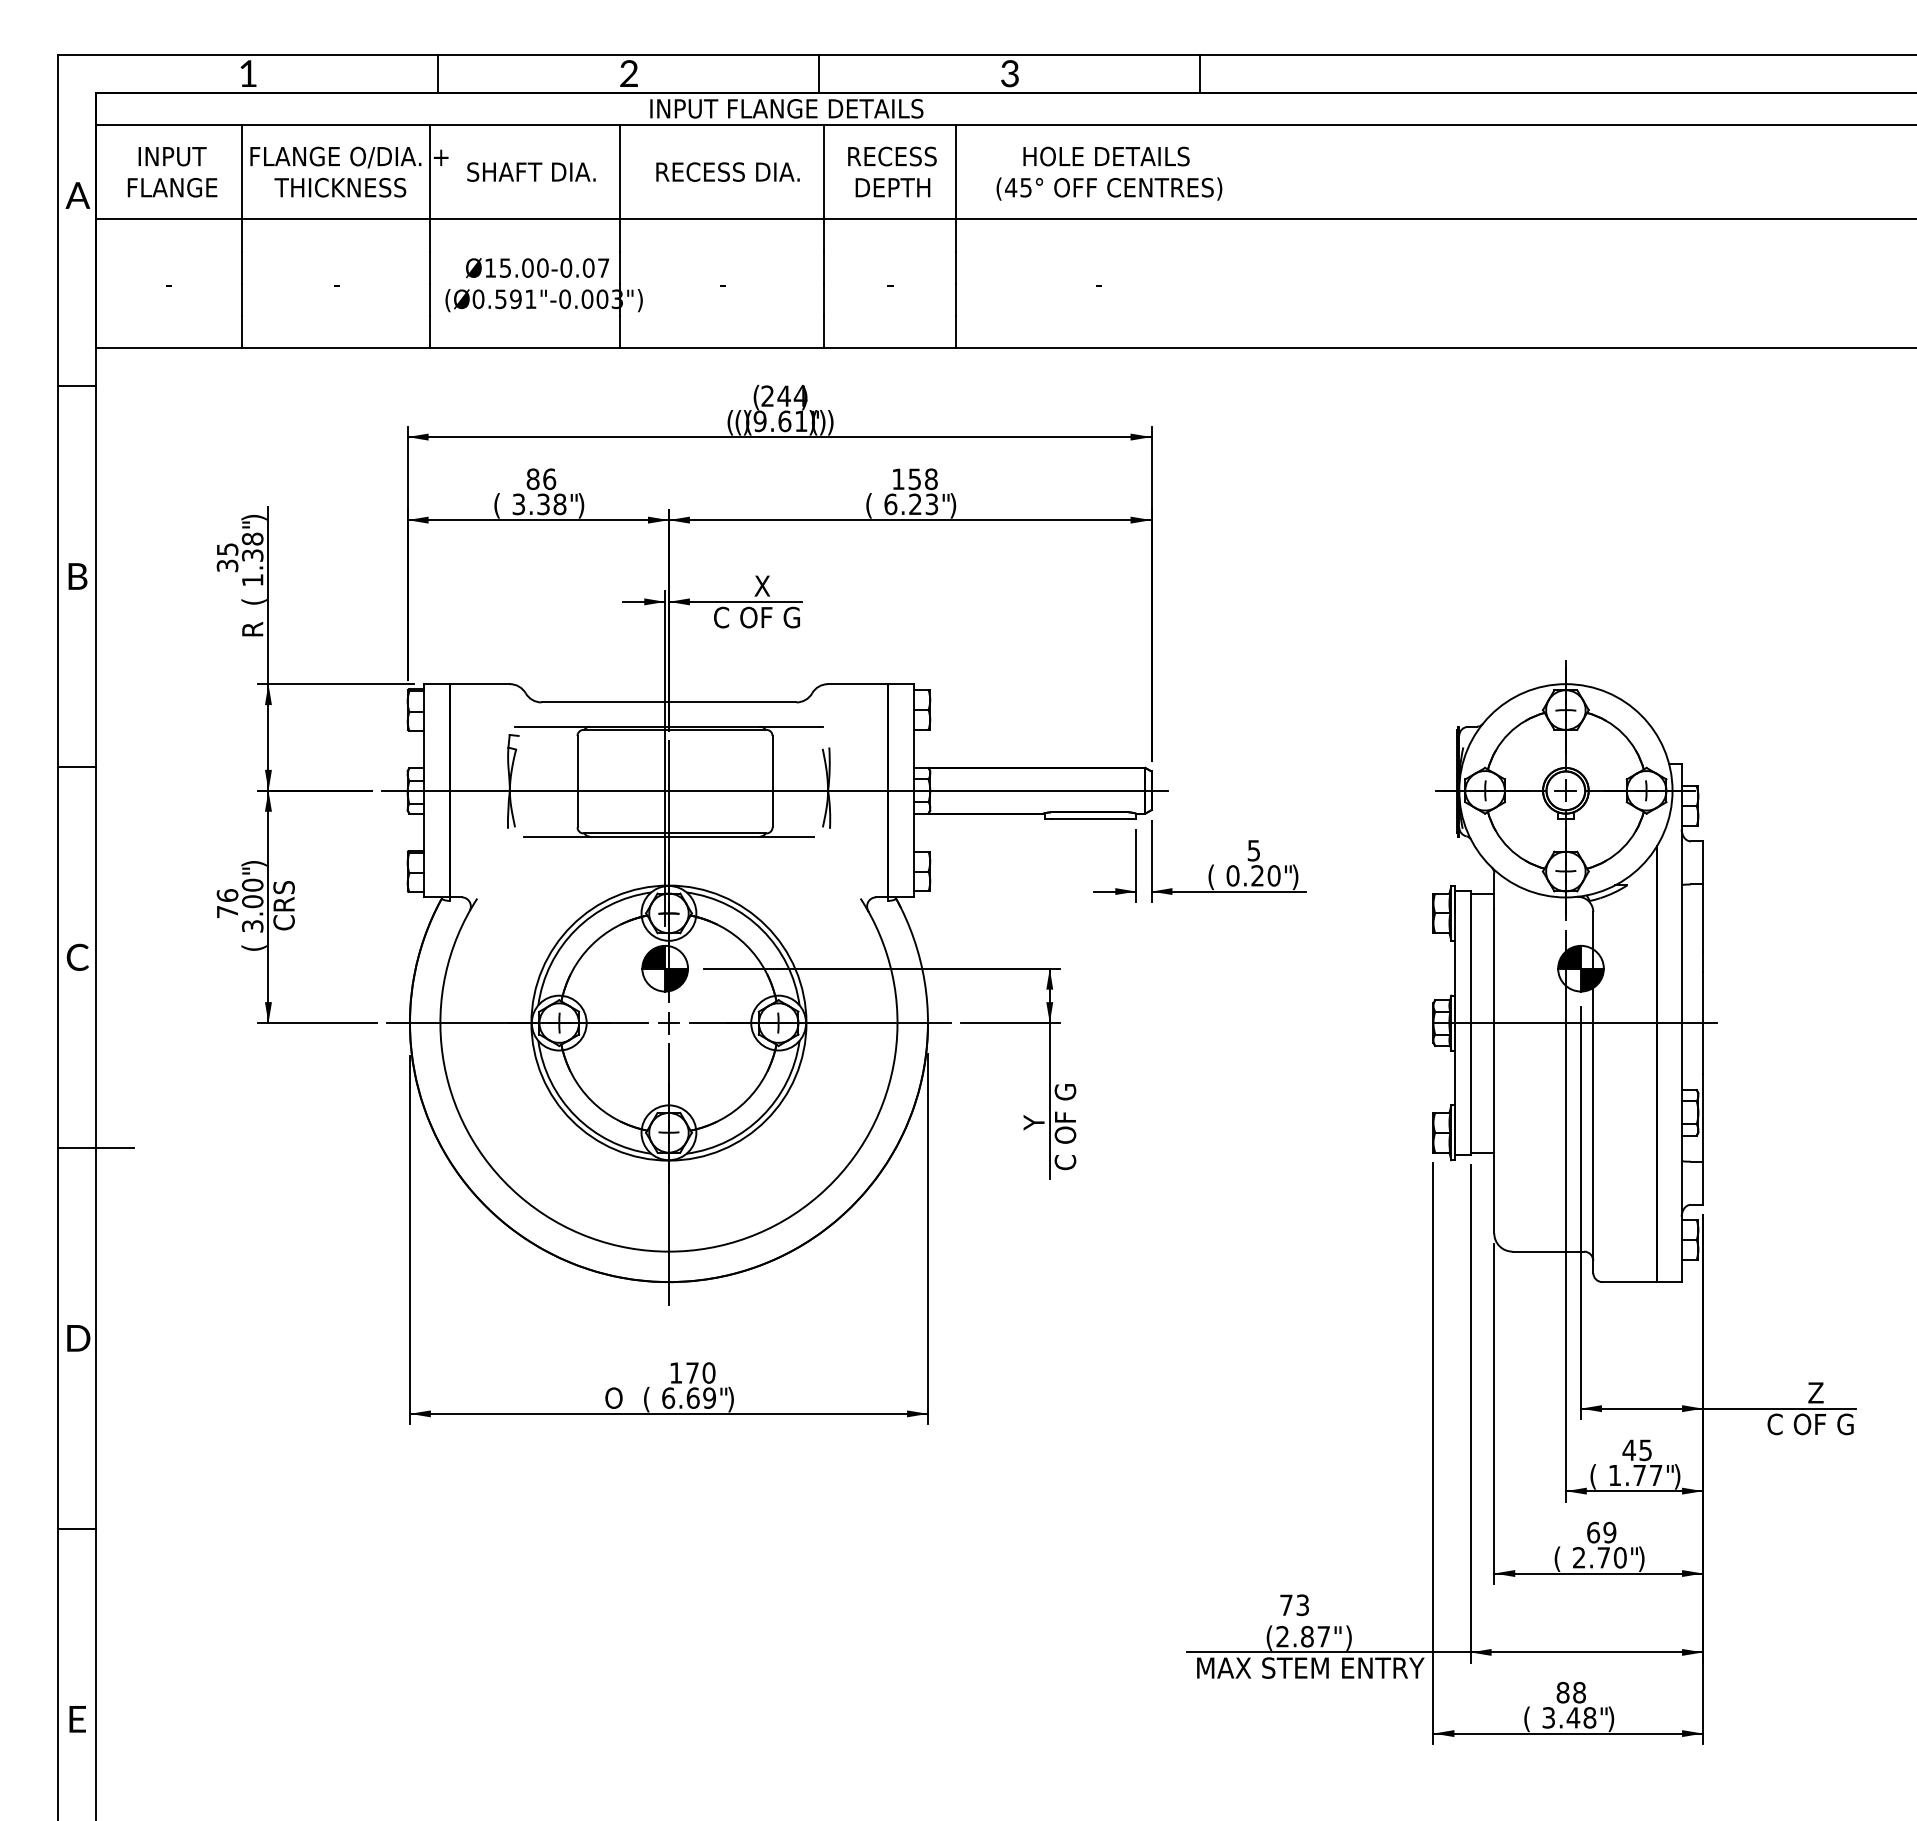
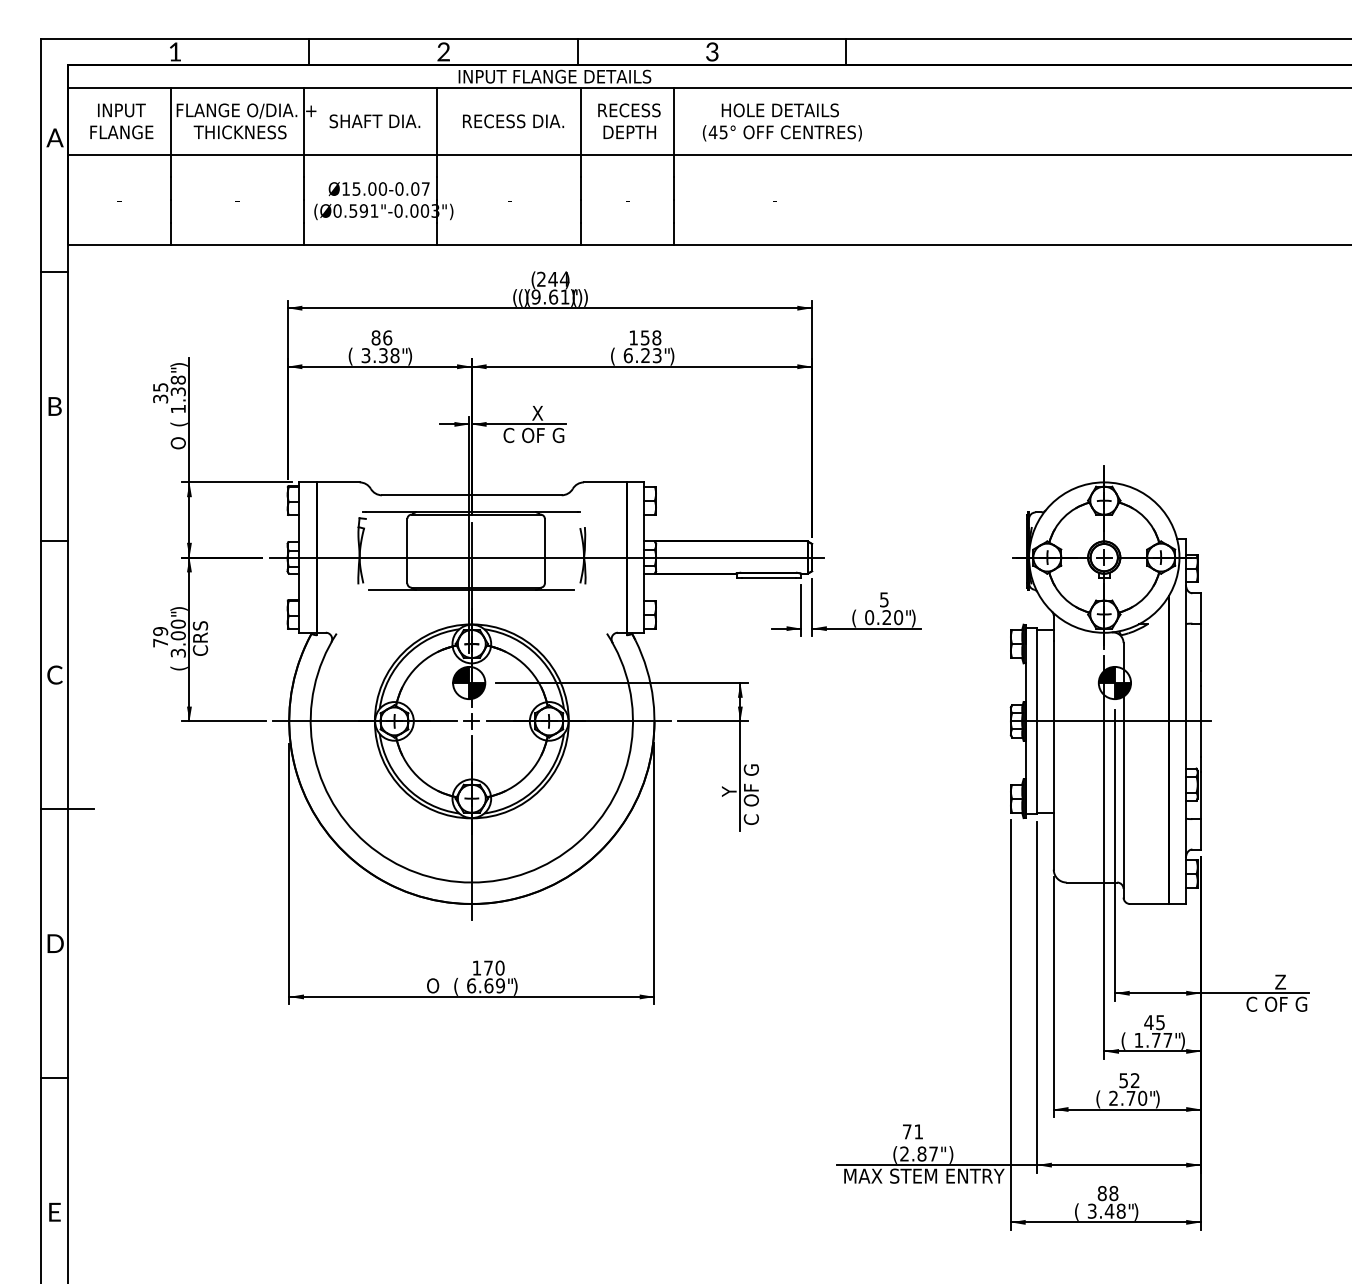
text: (252, 628) -> (178, 443), R -> O
text: (227, 895) -> (160, 631), 76 -> 79
text: (1601, 1532) -> (1129, 1080), 69 -> 52
text: (1302, 1605) -> (918, 1132), 73 -> 71

